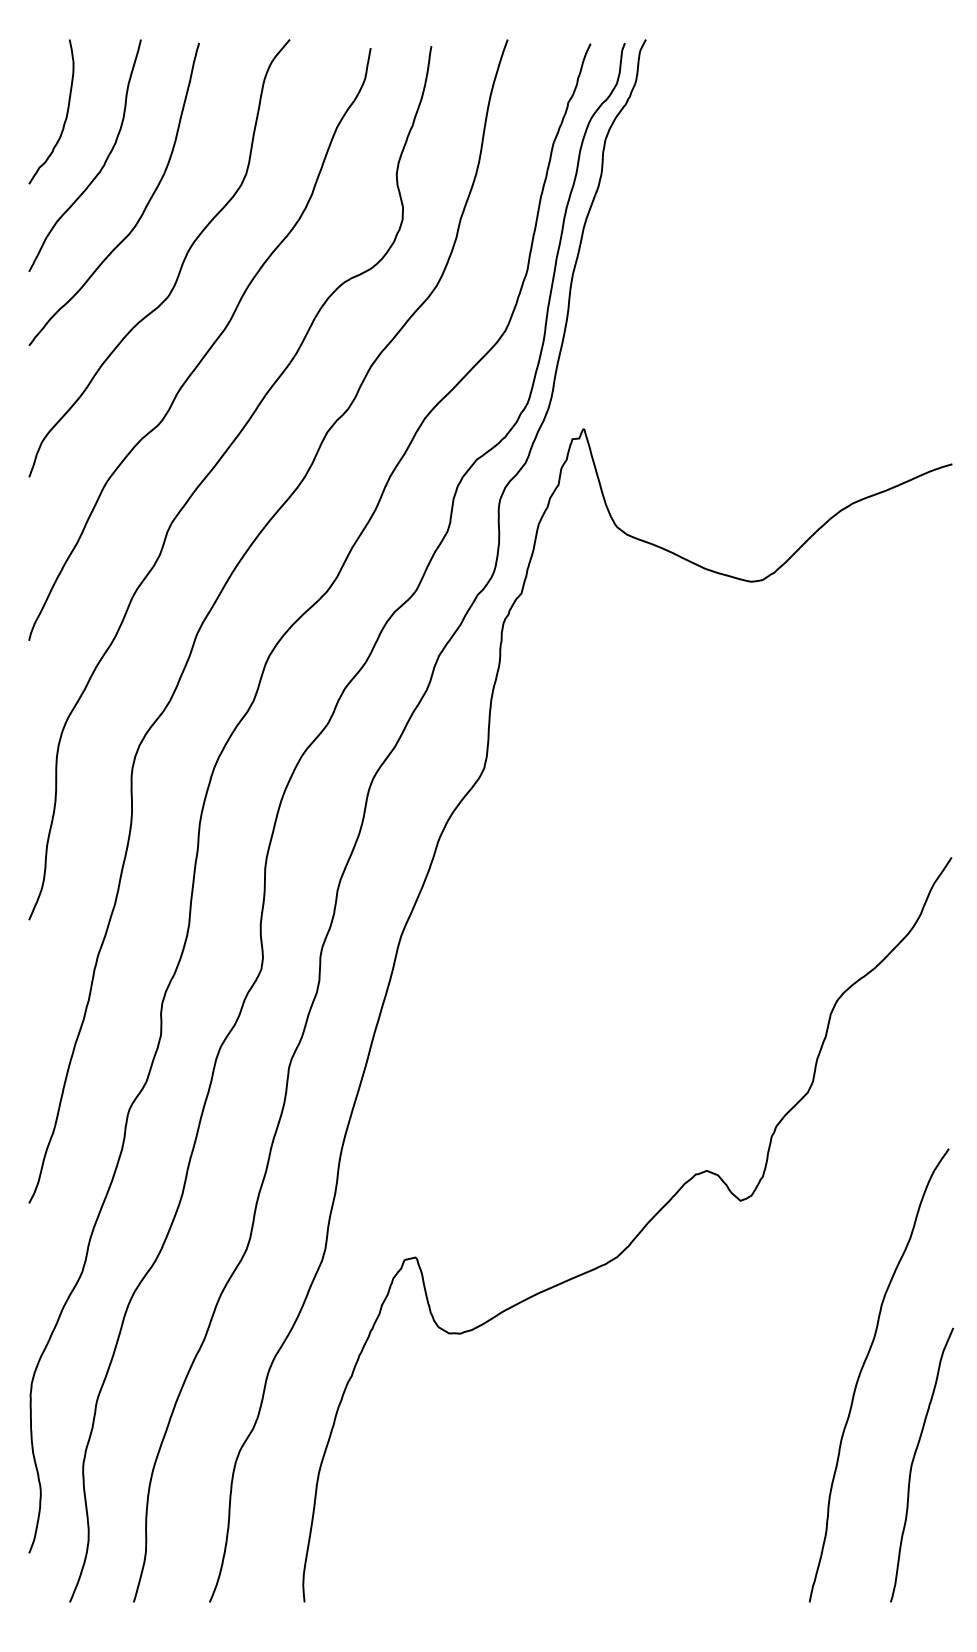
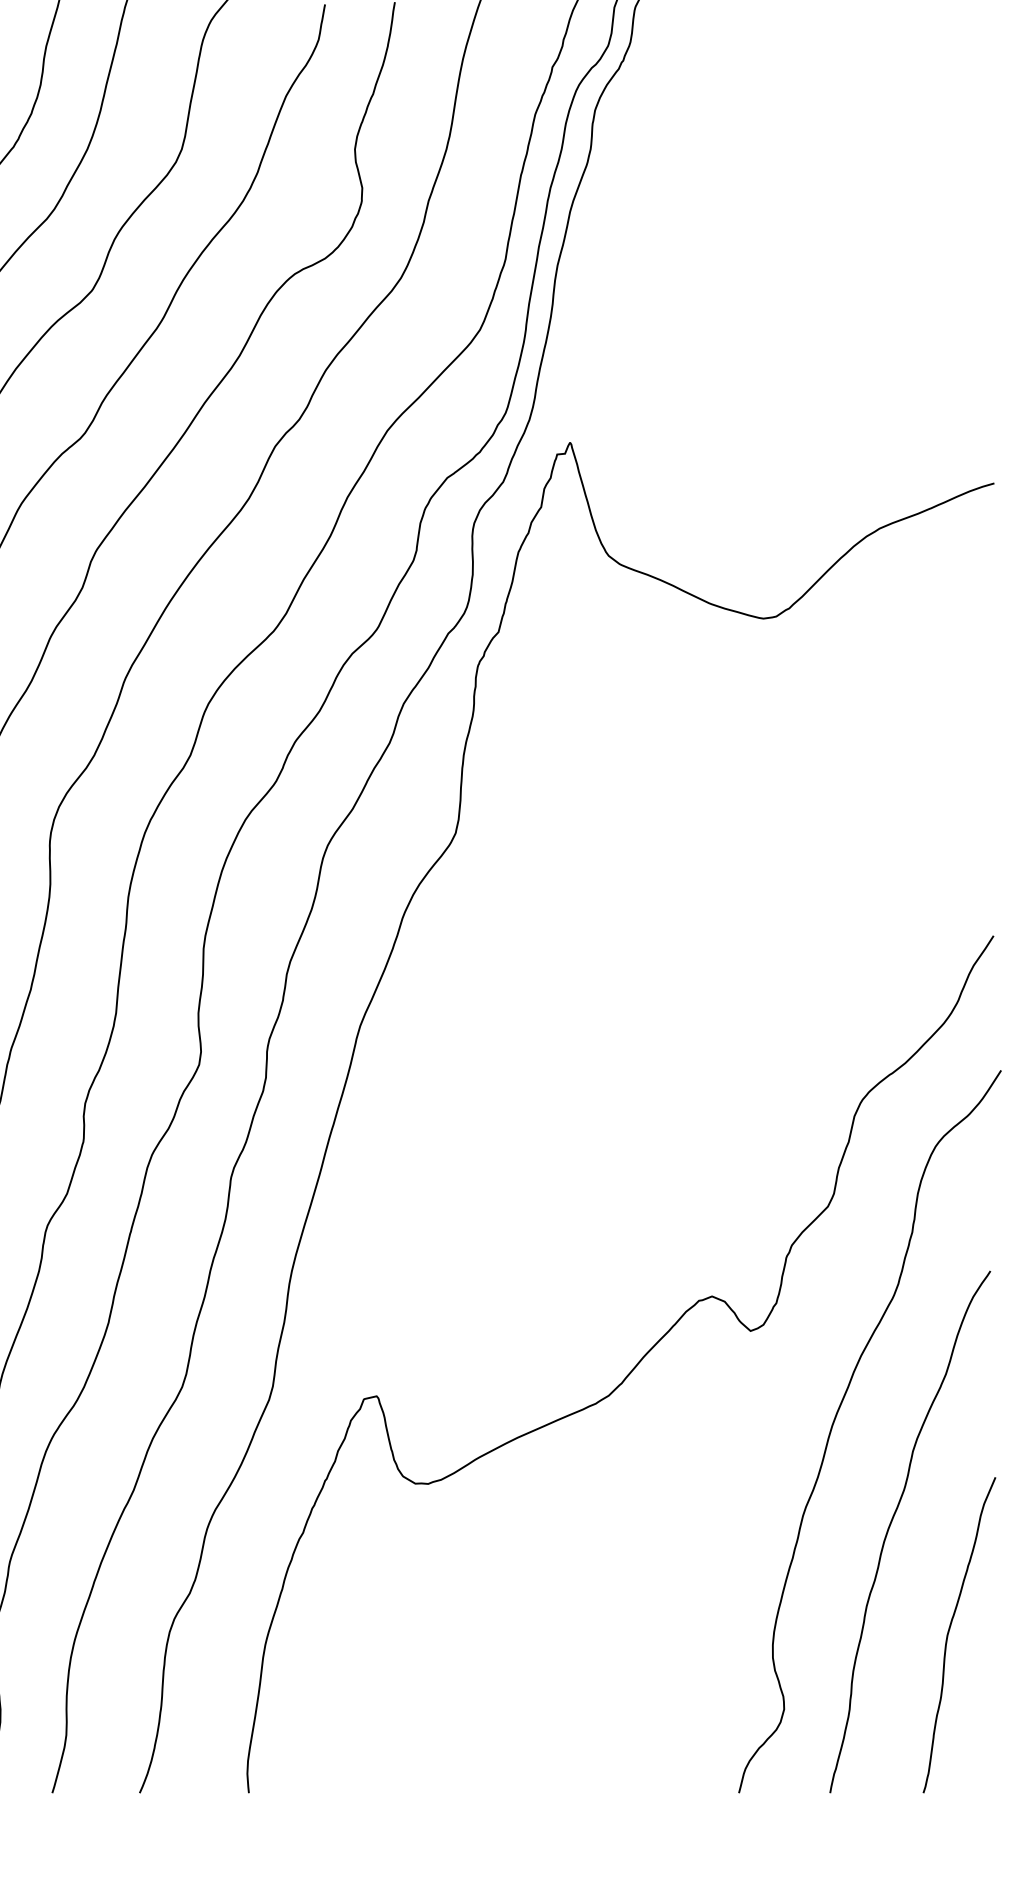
curve: (814, 1278) -> (835, 1420), added

